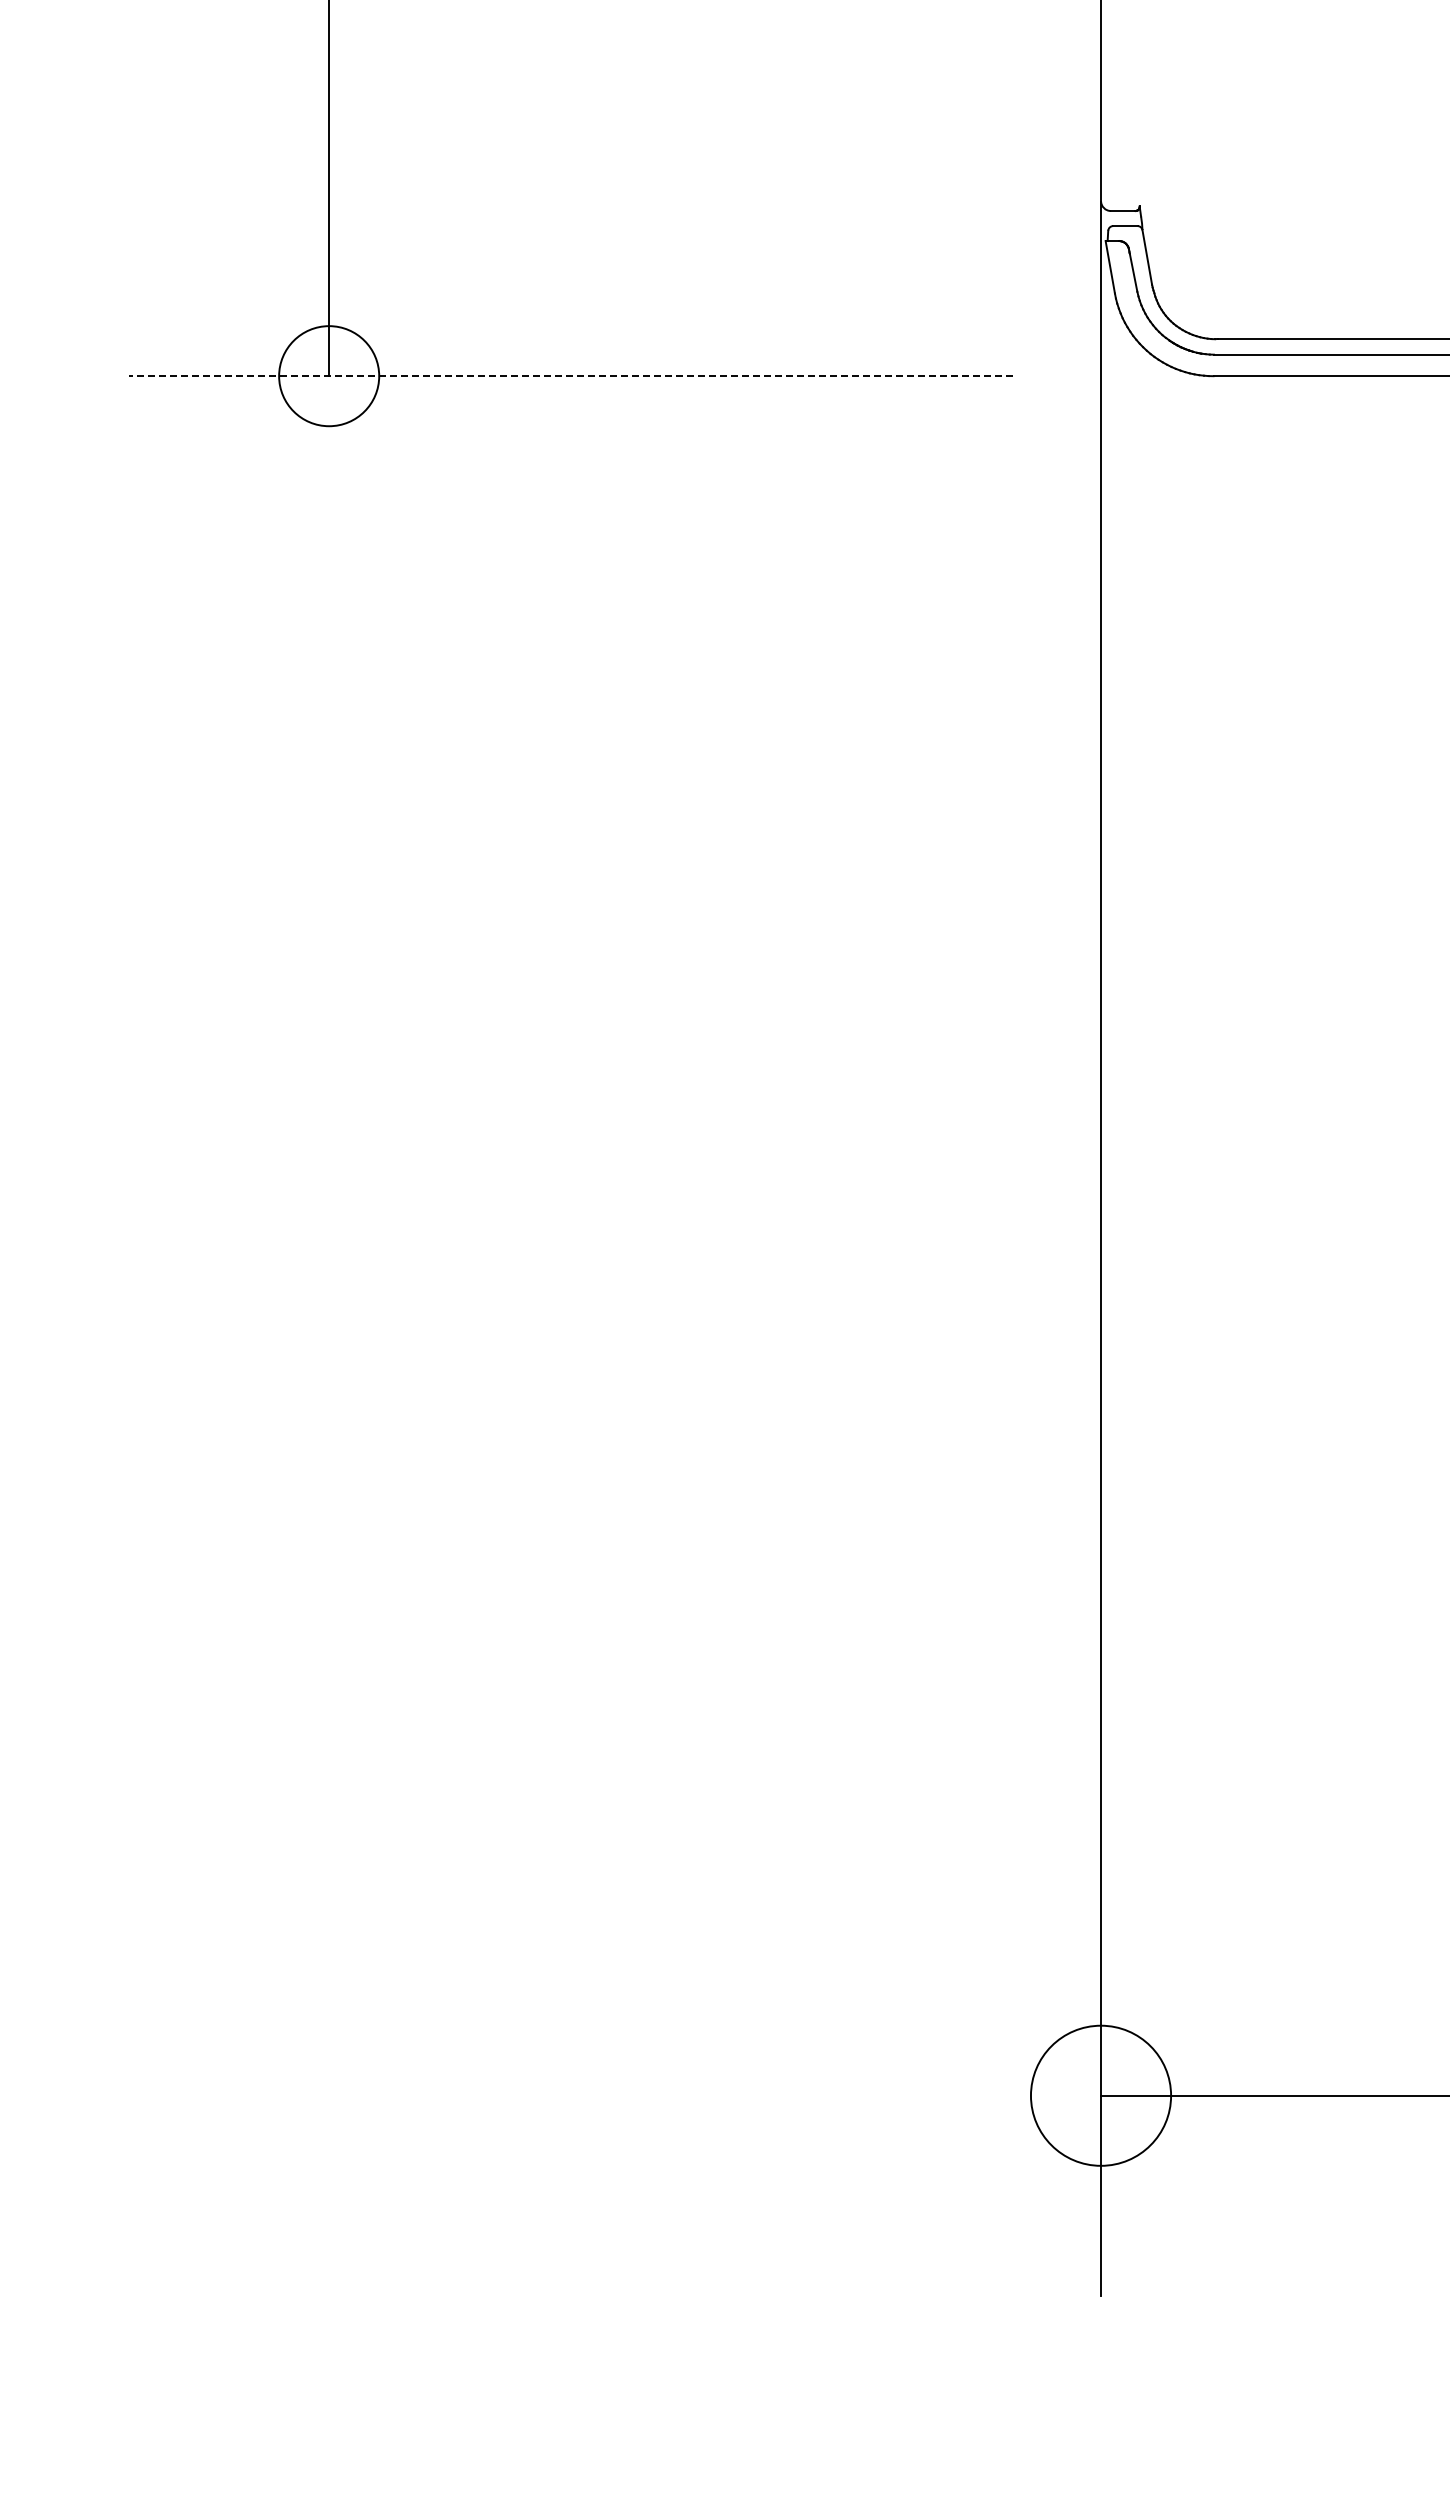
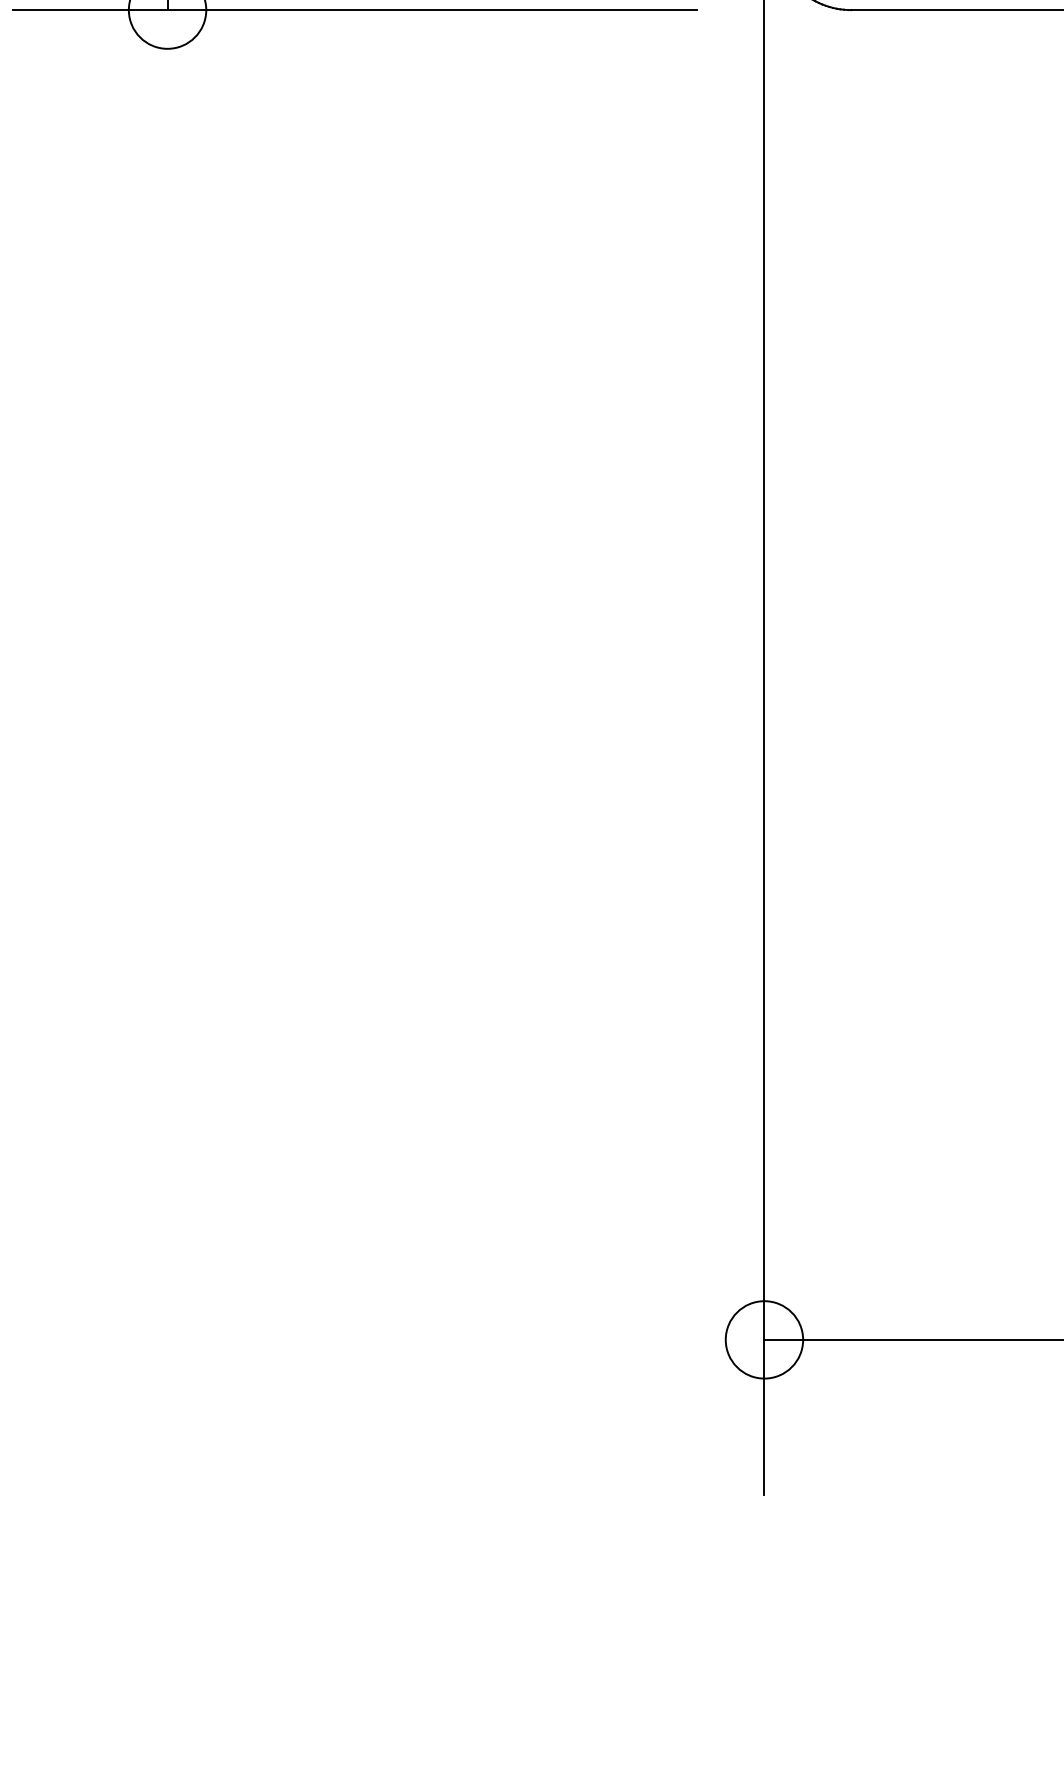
line: (570, 376) -> (354, 10), dashed -> solid
circle: (1101, 2095) -> (764, 1339), size x0.71

